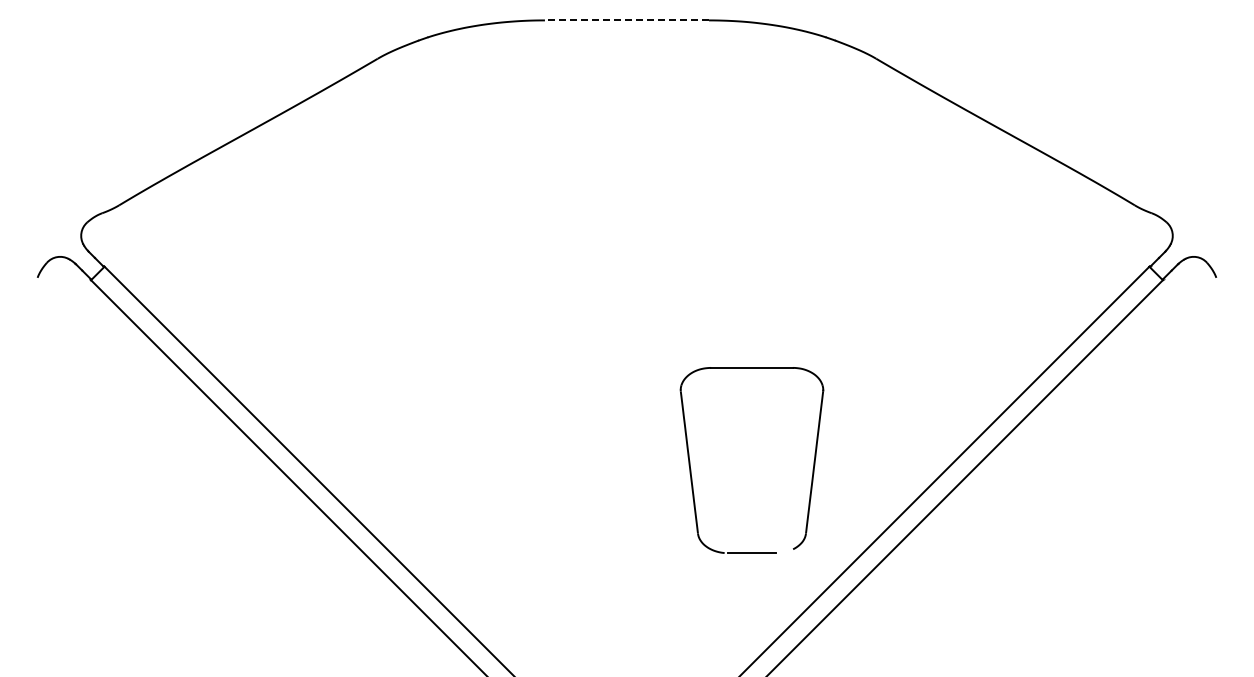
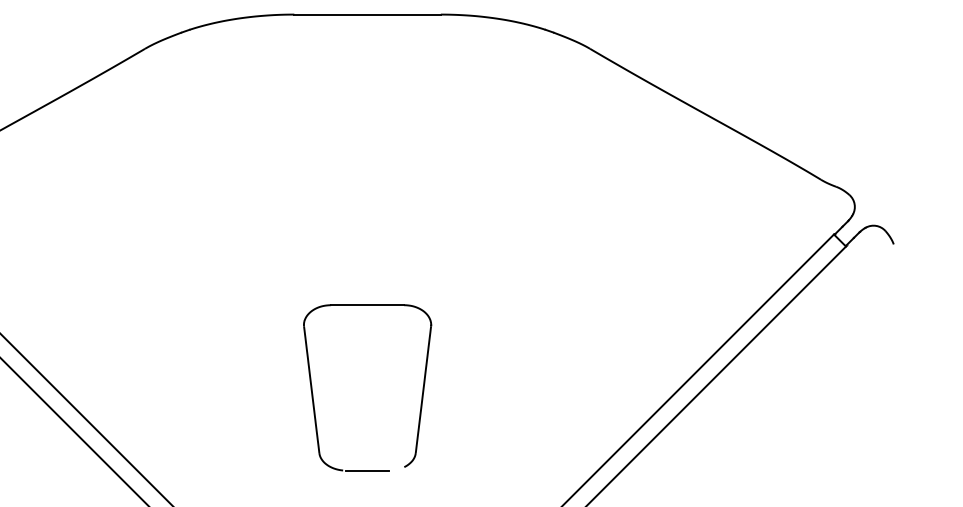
line: (626, 20) -> (367, 14), dashed -> solid
part: (691, 469) -> (313, 395), moved

